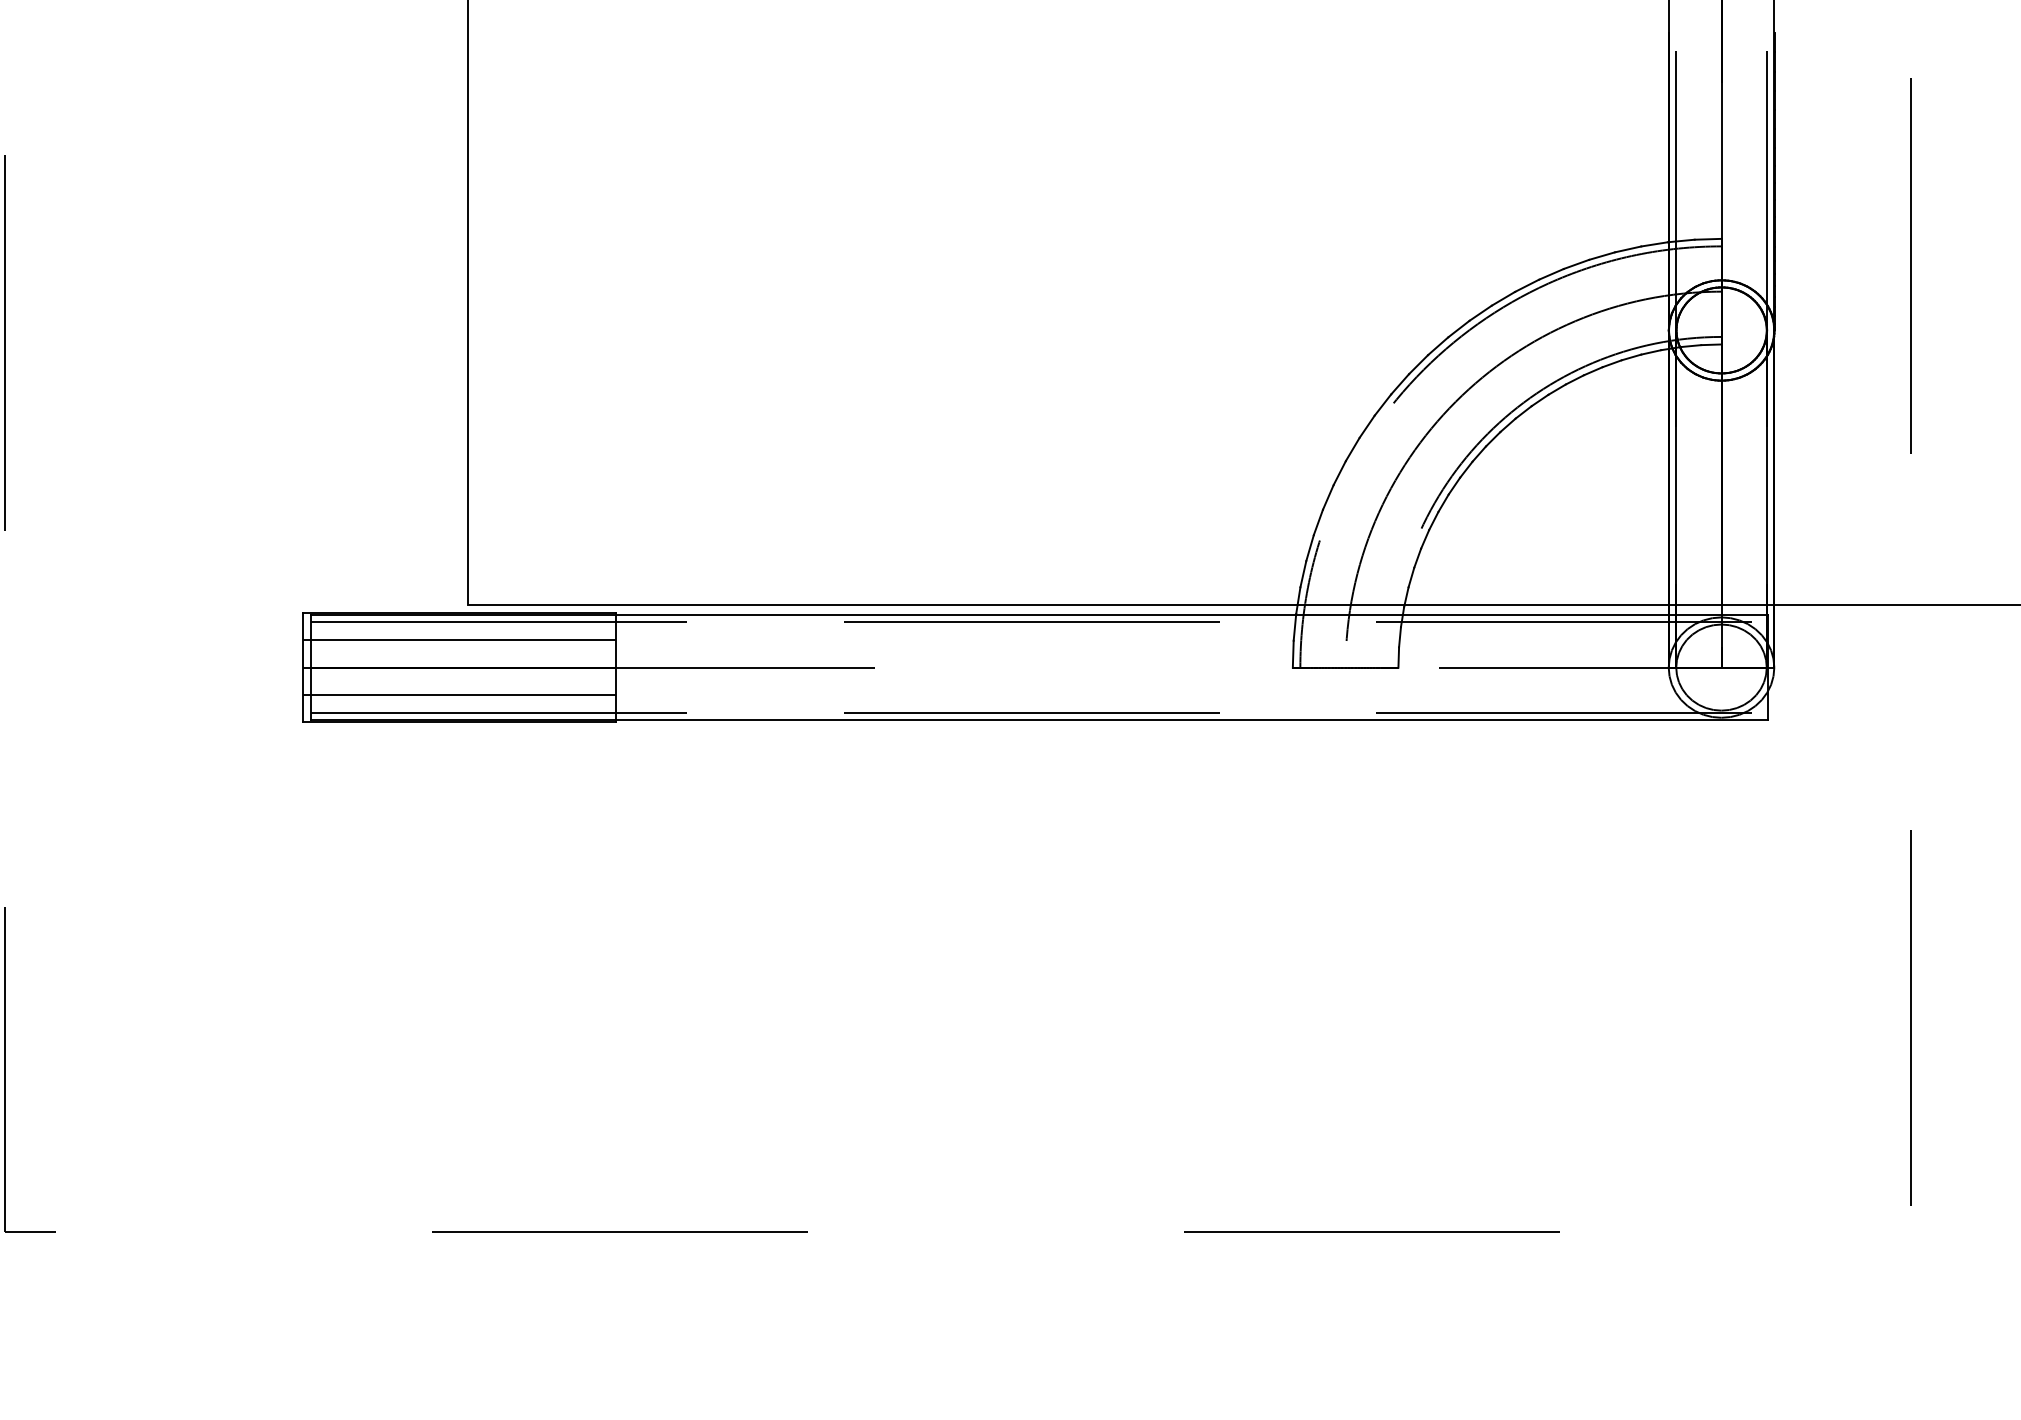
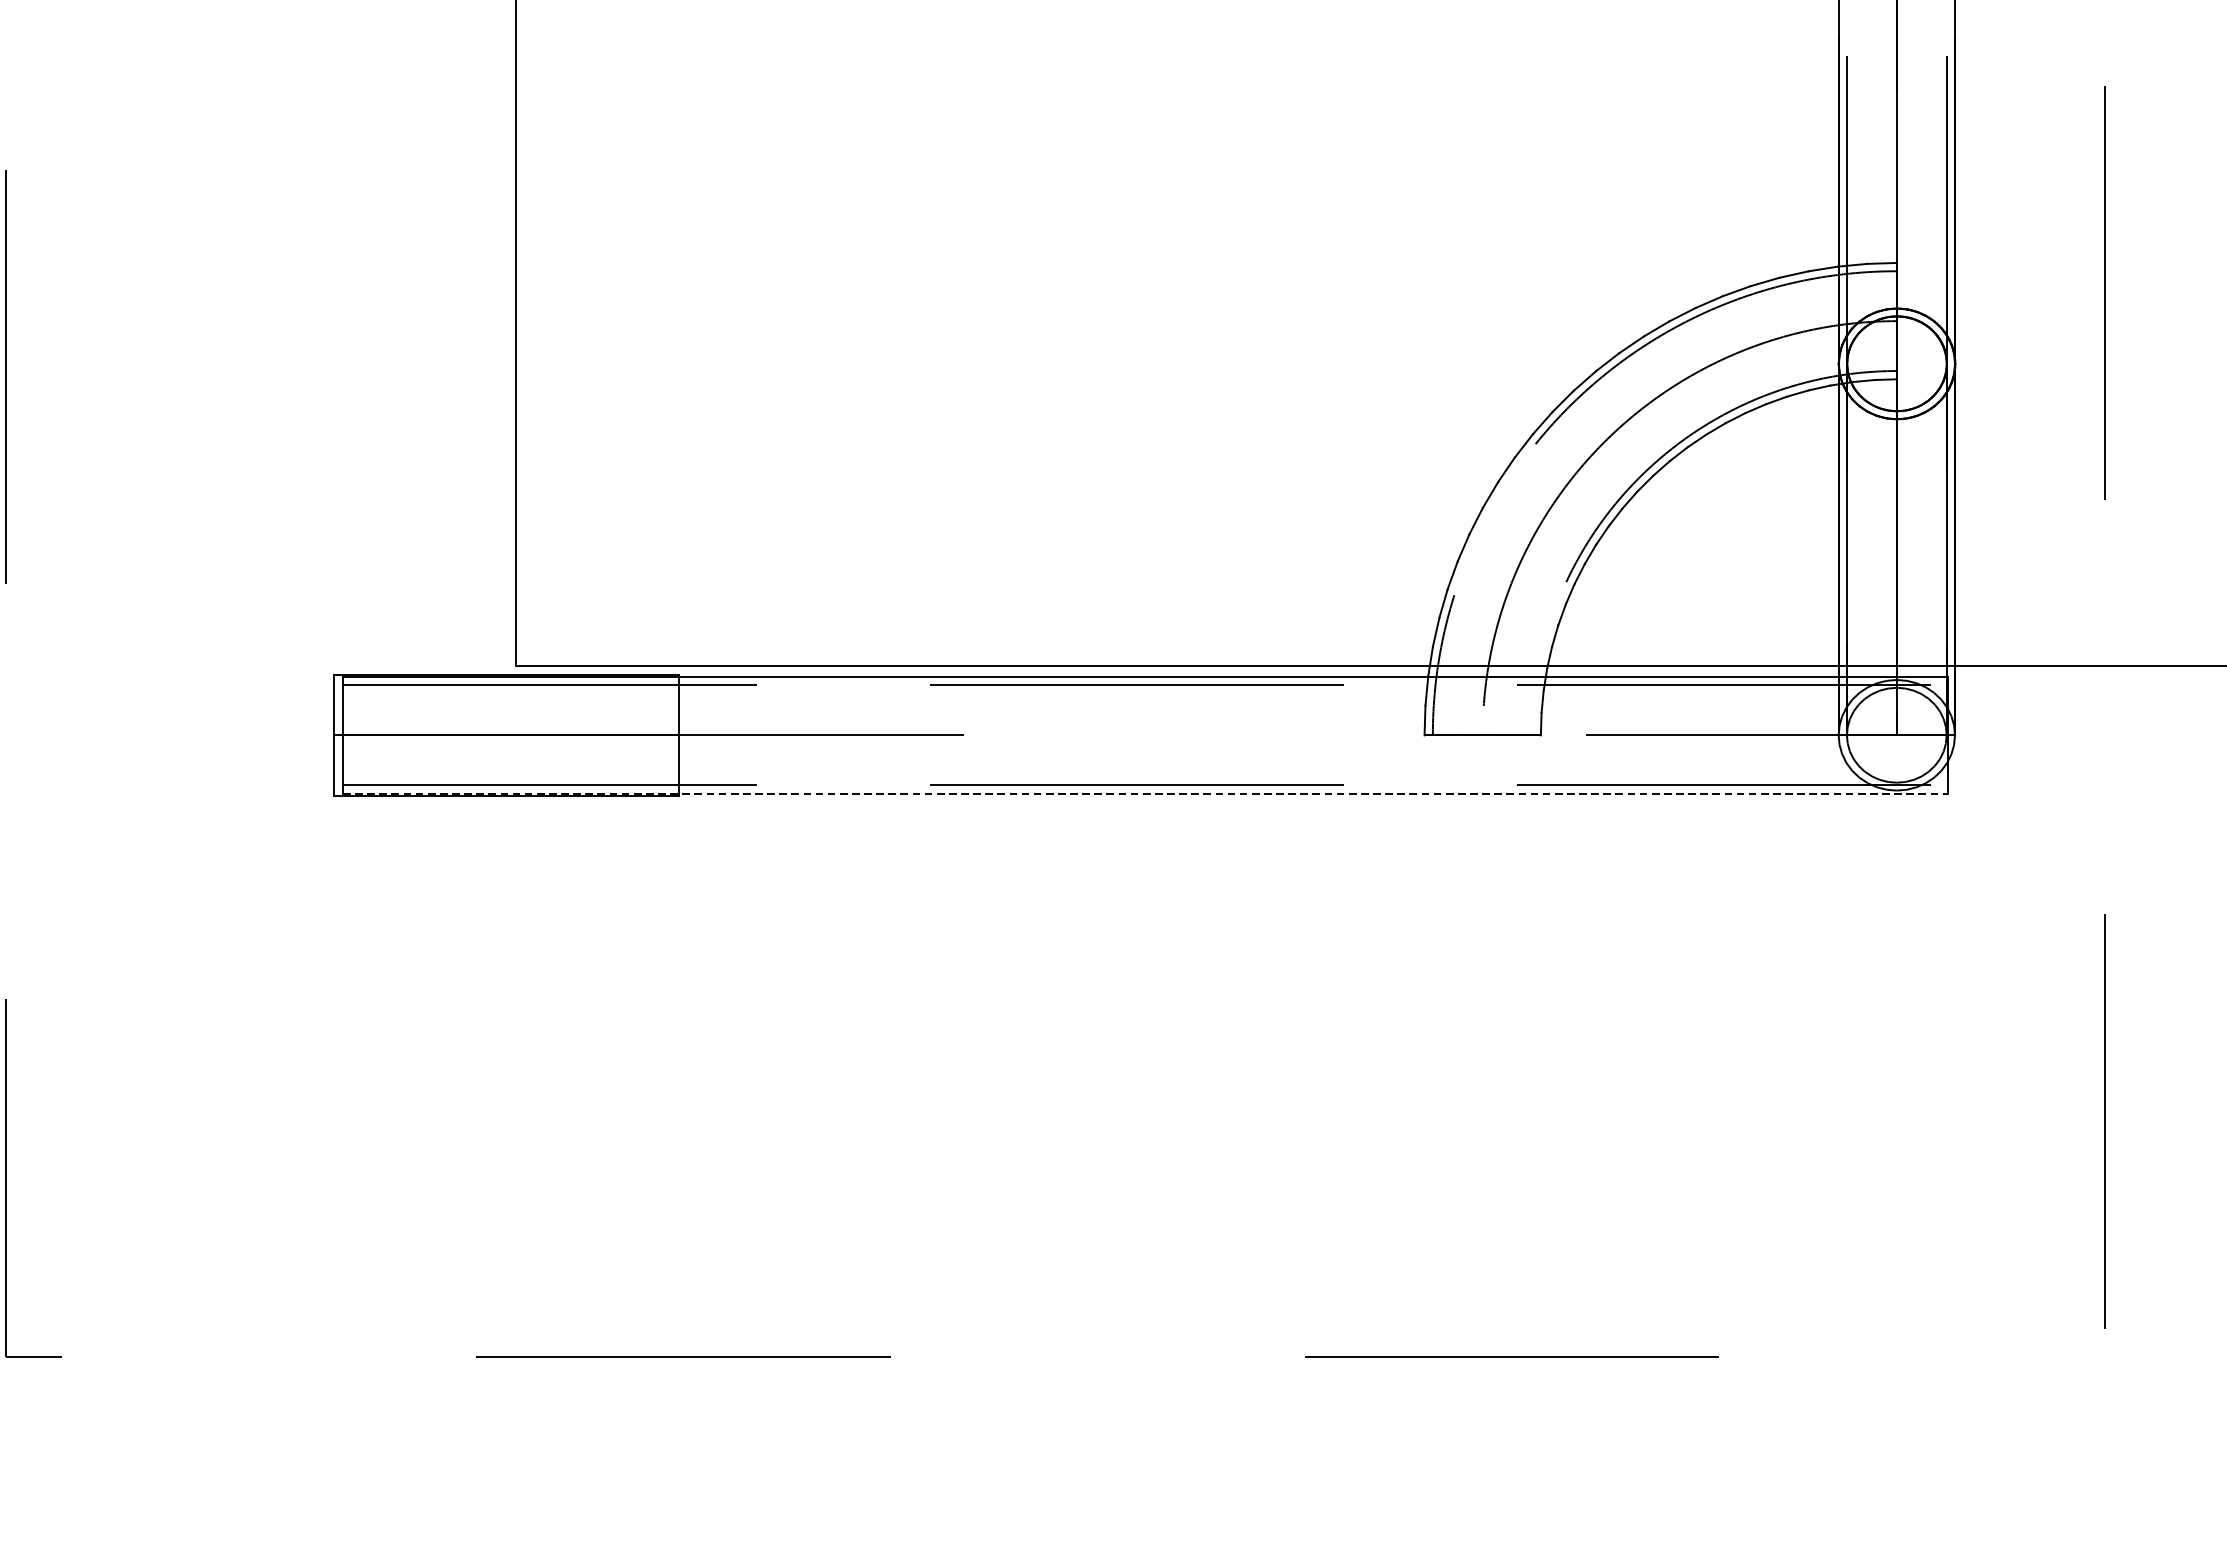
line: (458, 640) -> (505, 705), removed
line: (458, 695) -> (505, 766), removed
line: (1040, 720) -> (1146, 793), solid -> dashed

